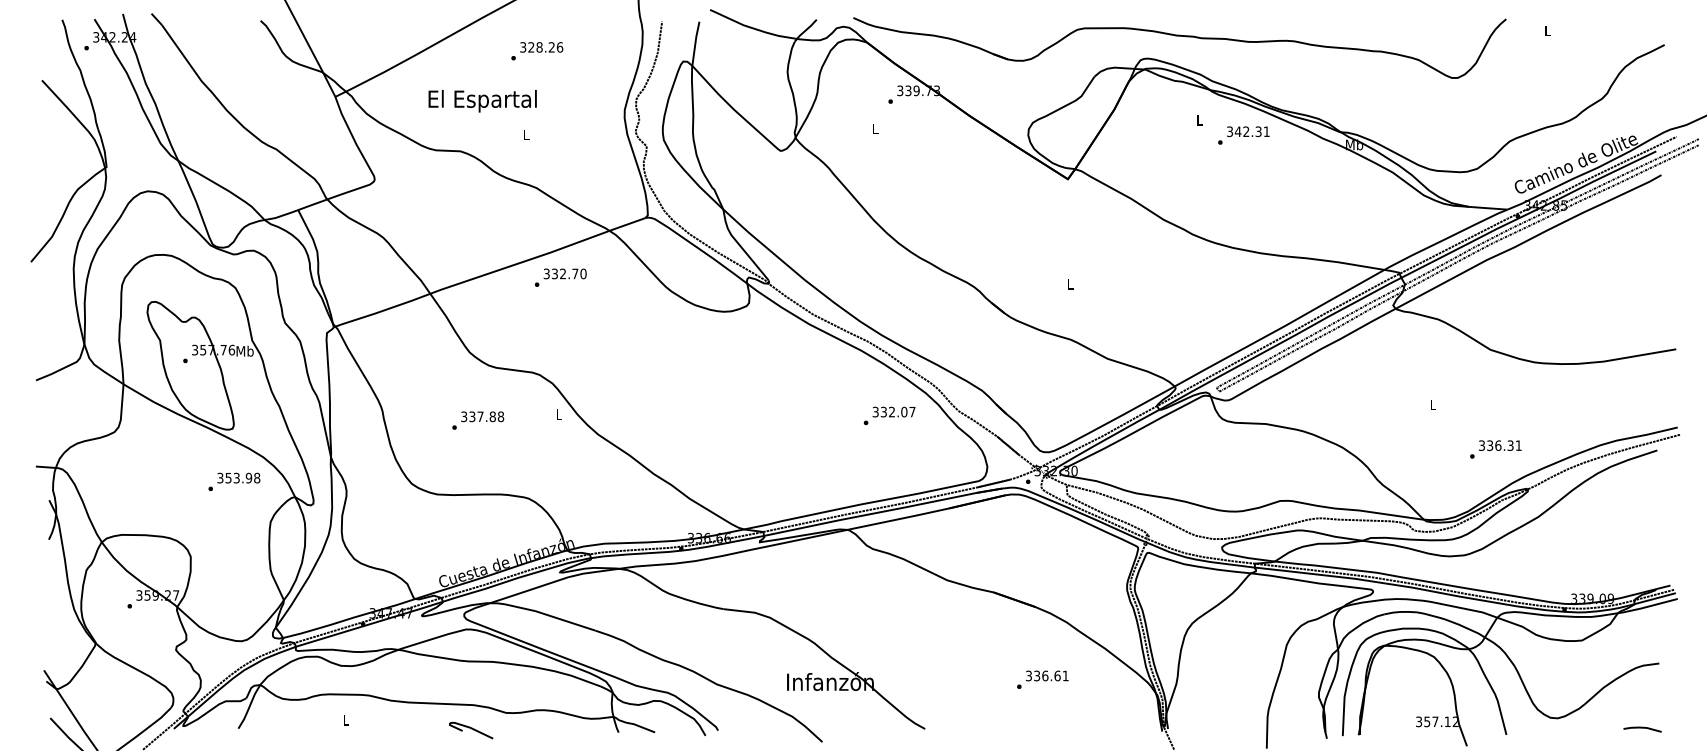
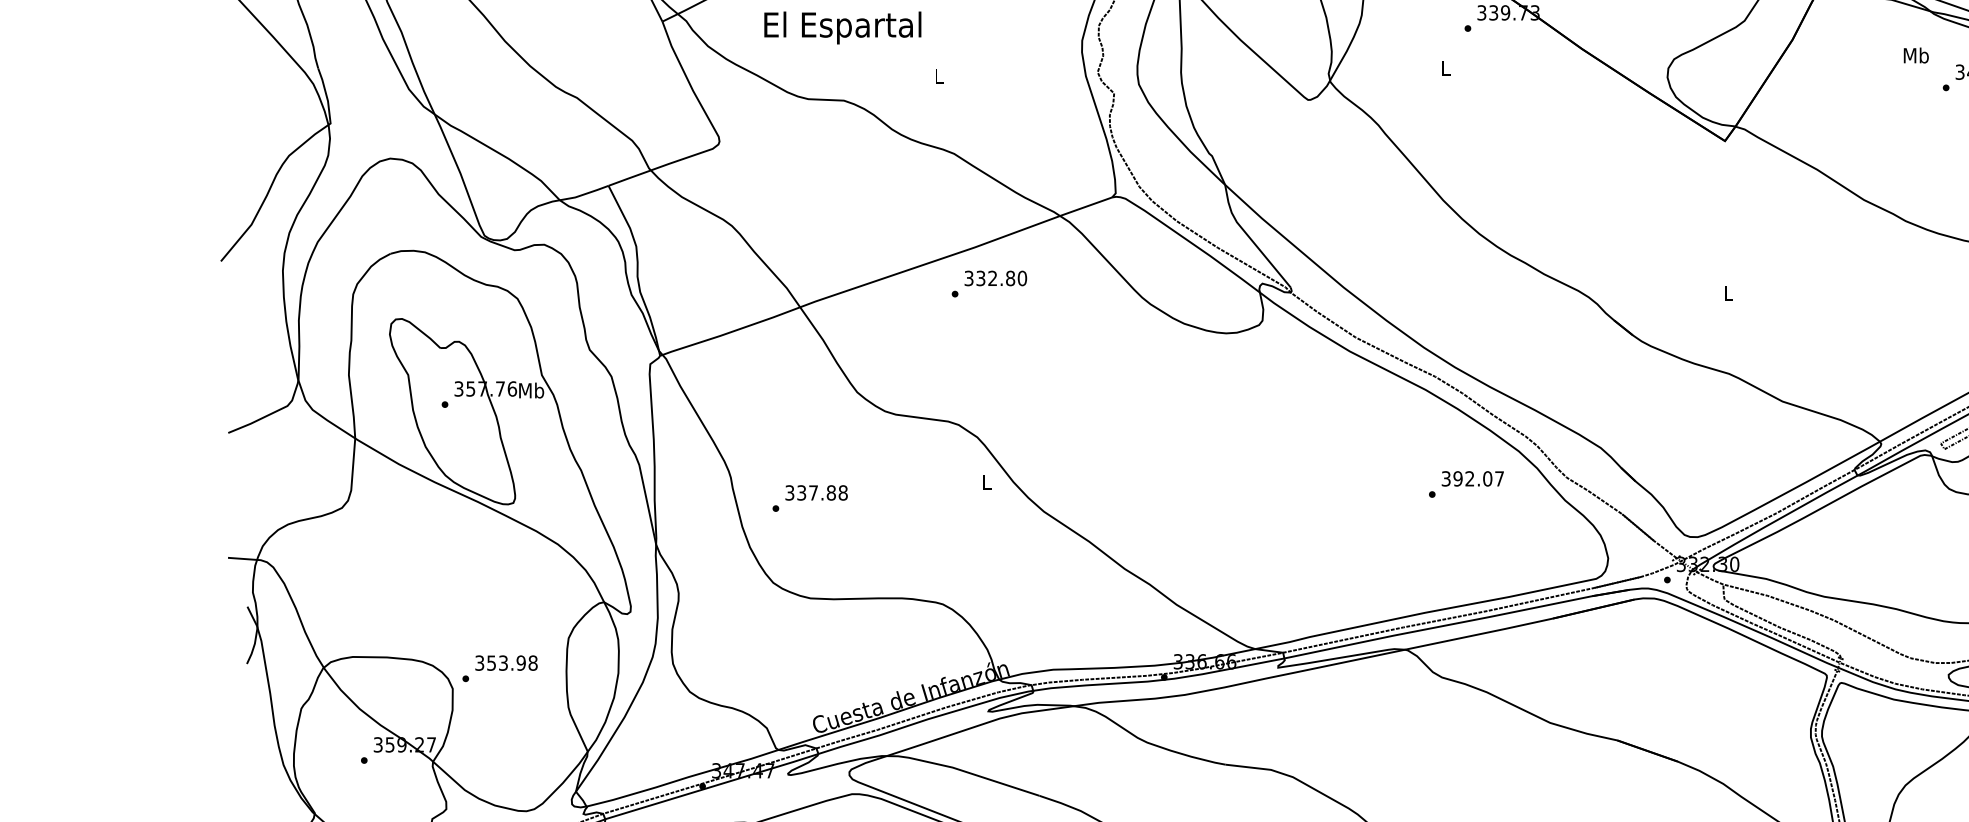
text: (482, 101) -> (842, 28), moved
text: (1199, 119) -> (1915, 54), L -> Mb
text: (575, 273) -> (1010, 277), 332.70 -> 332.80
text: (883, 411) -> (1457, 477), 332.07 -> 392.07
text: (478, 420) -> (810, 498), moved
text: (234, 481) -> (500, 668), moved

